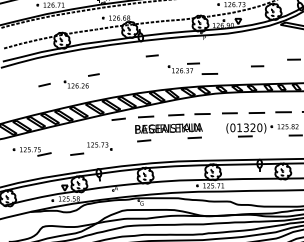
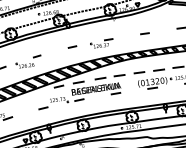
line: (151, 55) -> (71, 46), moved
line: (257, 66) -> (144, 33), moved
line: (209, 73) -> (121, 45), removed
part: (91, 148) -> (53, 102), moved

